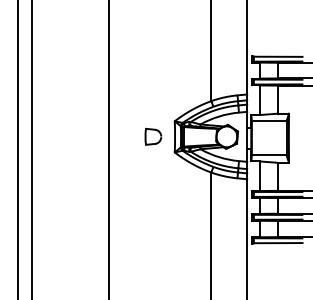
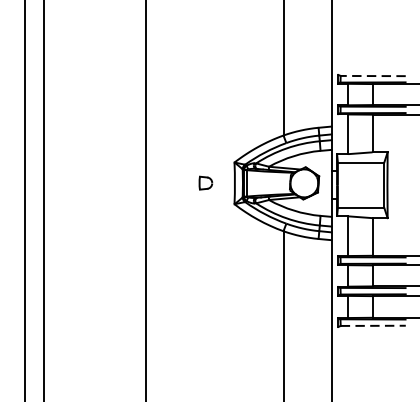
line: (277, 56) -> (372, 75), solid -> dashed
part: (153, 136) -> (205, 182), size x0.6
line: (278, 243) -> (373, 326), solid -> dashed

